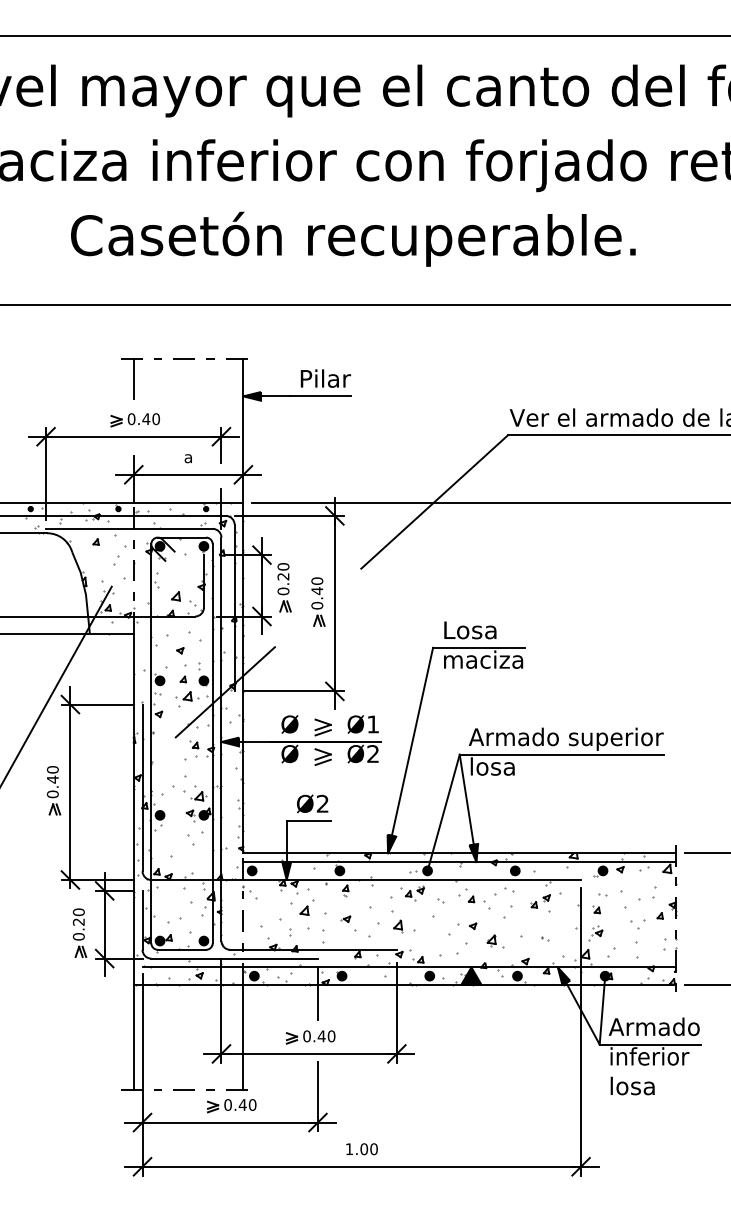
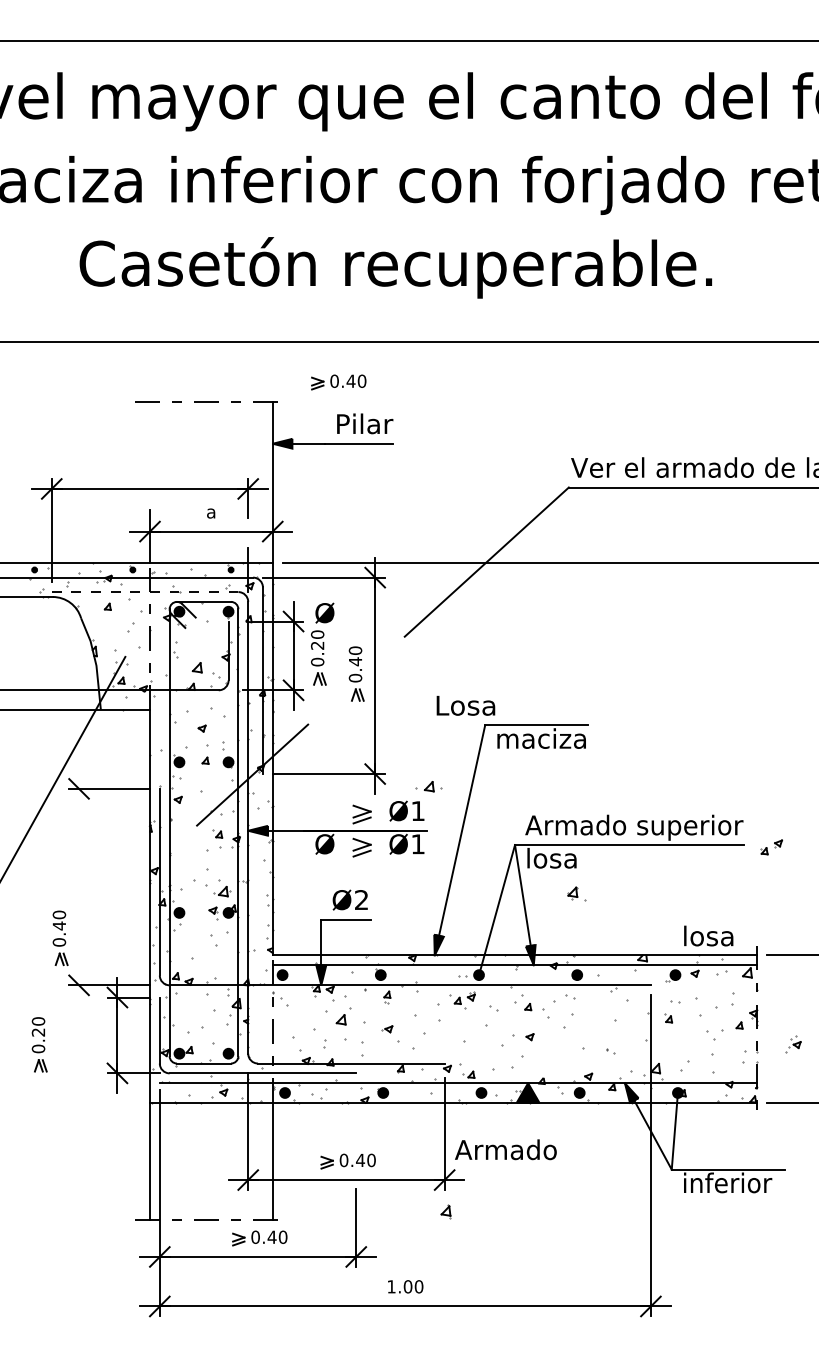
line: (134, 378) -> (150, 423), removed
part: (135, 420) -> (338, 382), moved
line: (128, 529) -> (144, 592), solid -> dashed
text: (469, 630) -> (465, 705), moved
part: (186, 696) -> (428, 786), moved
text: (289, 723) -> (324, 612), moved
text: (372, 754) -> (417, 844), Ø2 -> Ø1
line: (70, 787) -> (79, 881), removed
part: (53, 789) -> (60, 937), moved
part: (540, 901) -> (771, 847), moved
part: (397, 925) -> (445, 1211), moved
part: (79, 932) -> (39, 1044), moved
part: (595, 932) -> (793, 1044), moved
part: (494, 940) -> (576, 893), moved
line: (318, 993) -> (356, 1112), removed
text: (653, 1026) -> (505, 1149), moved
text: (632, 1085) -> (708, 935), moved

